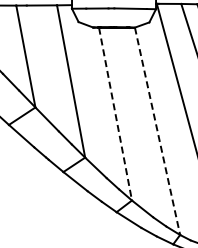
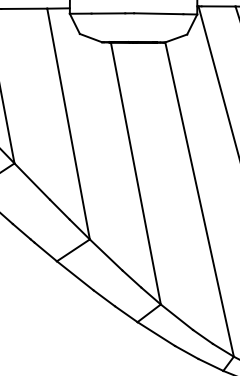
line: (115, 114) -> (135, 174), dashed -> solid
line: (157, 131) -> (199, 199), dashed -> solid

